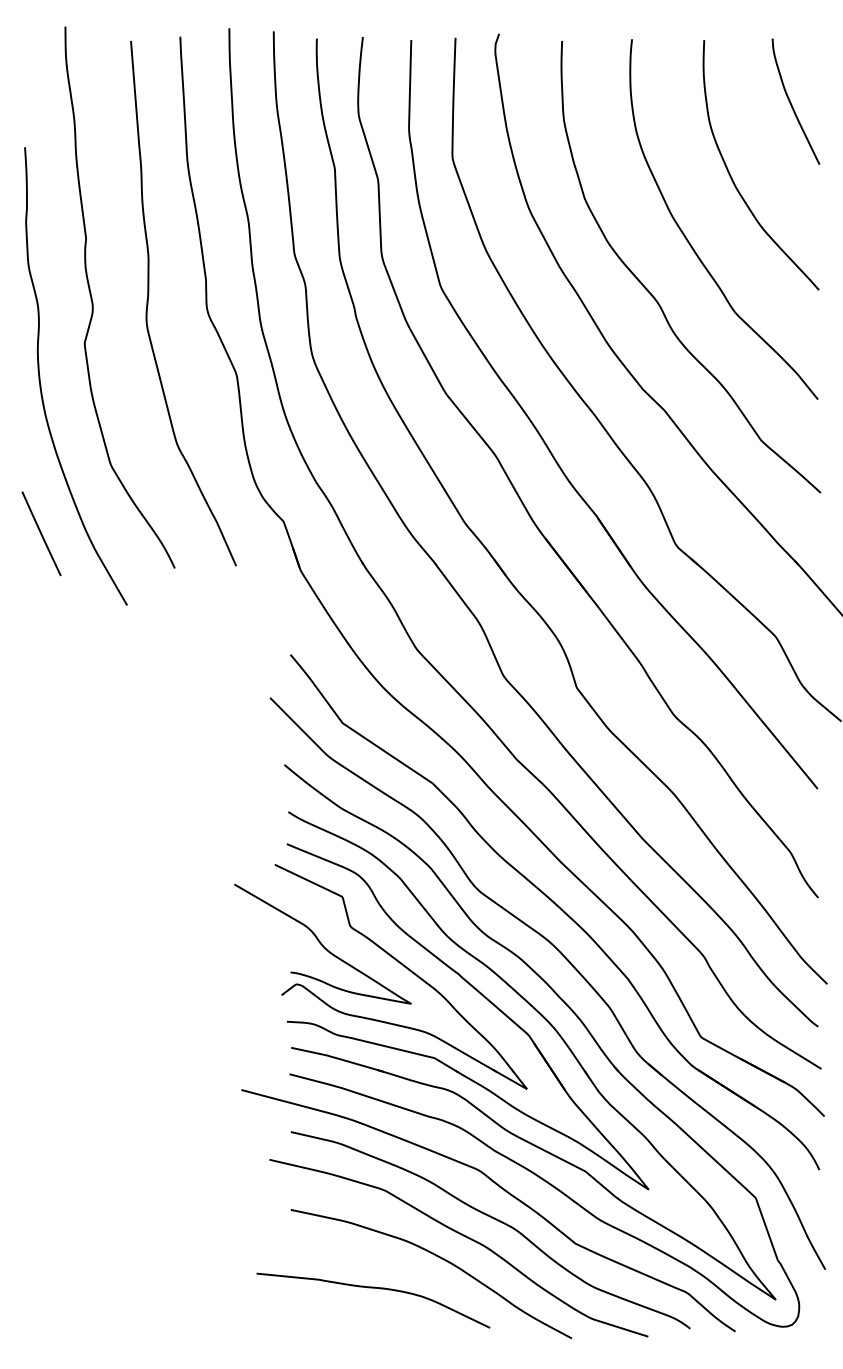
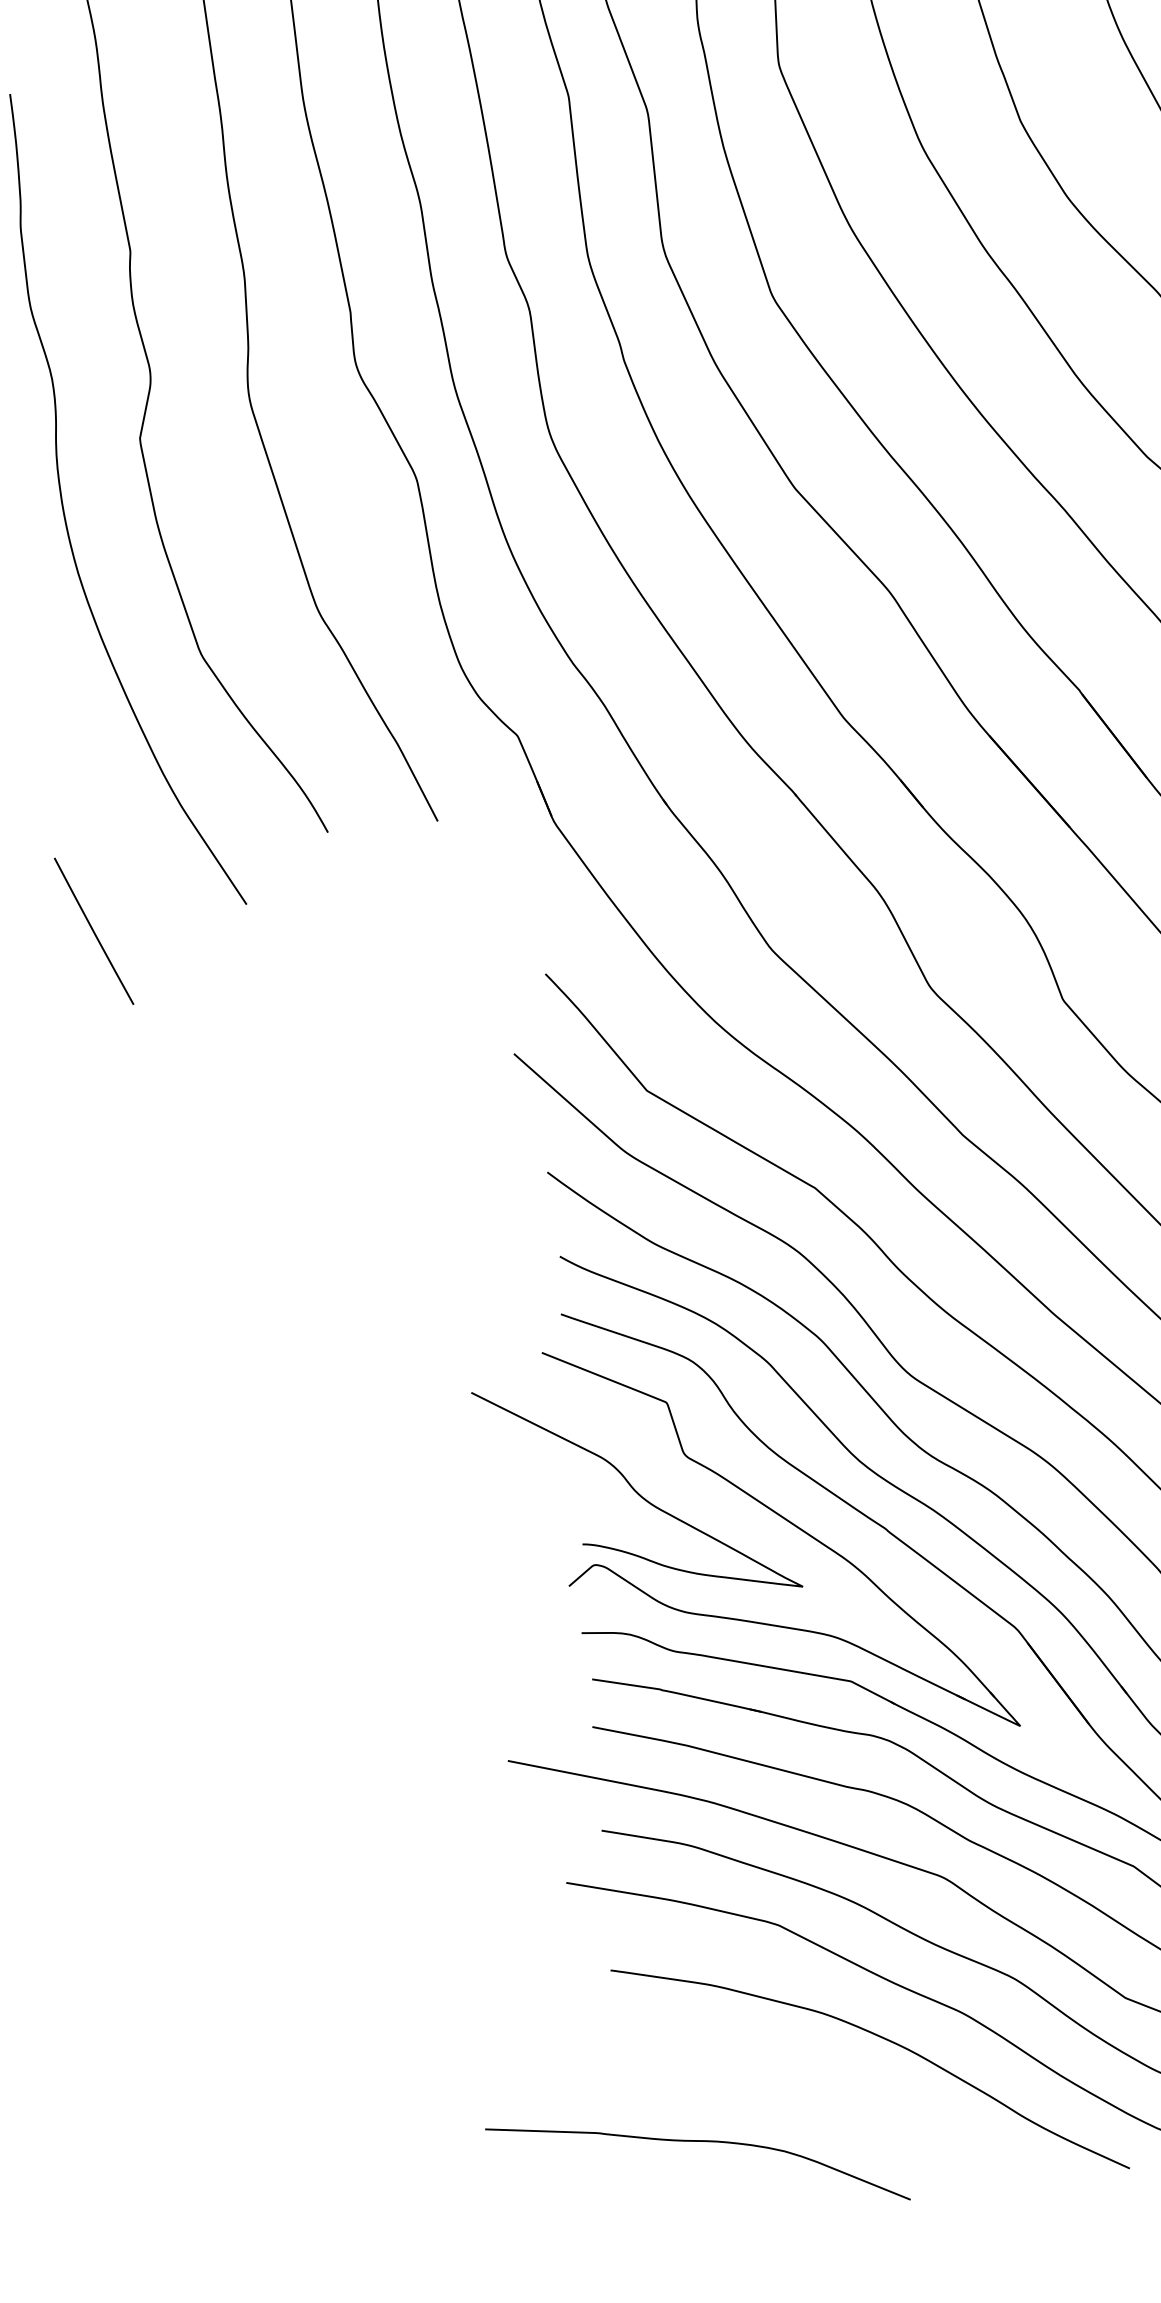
line: (41, 533) -> (93, 930), moved
curve: (373, 1288) -> (696, 2142), moved

